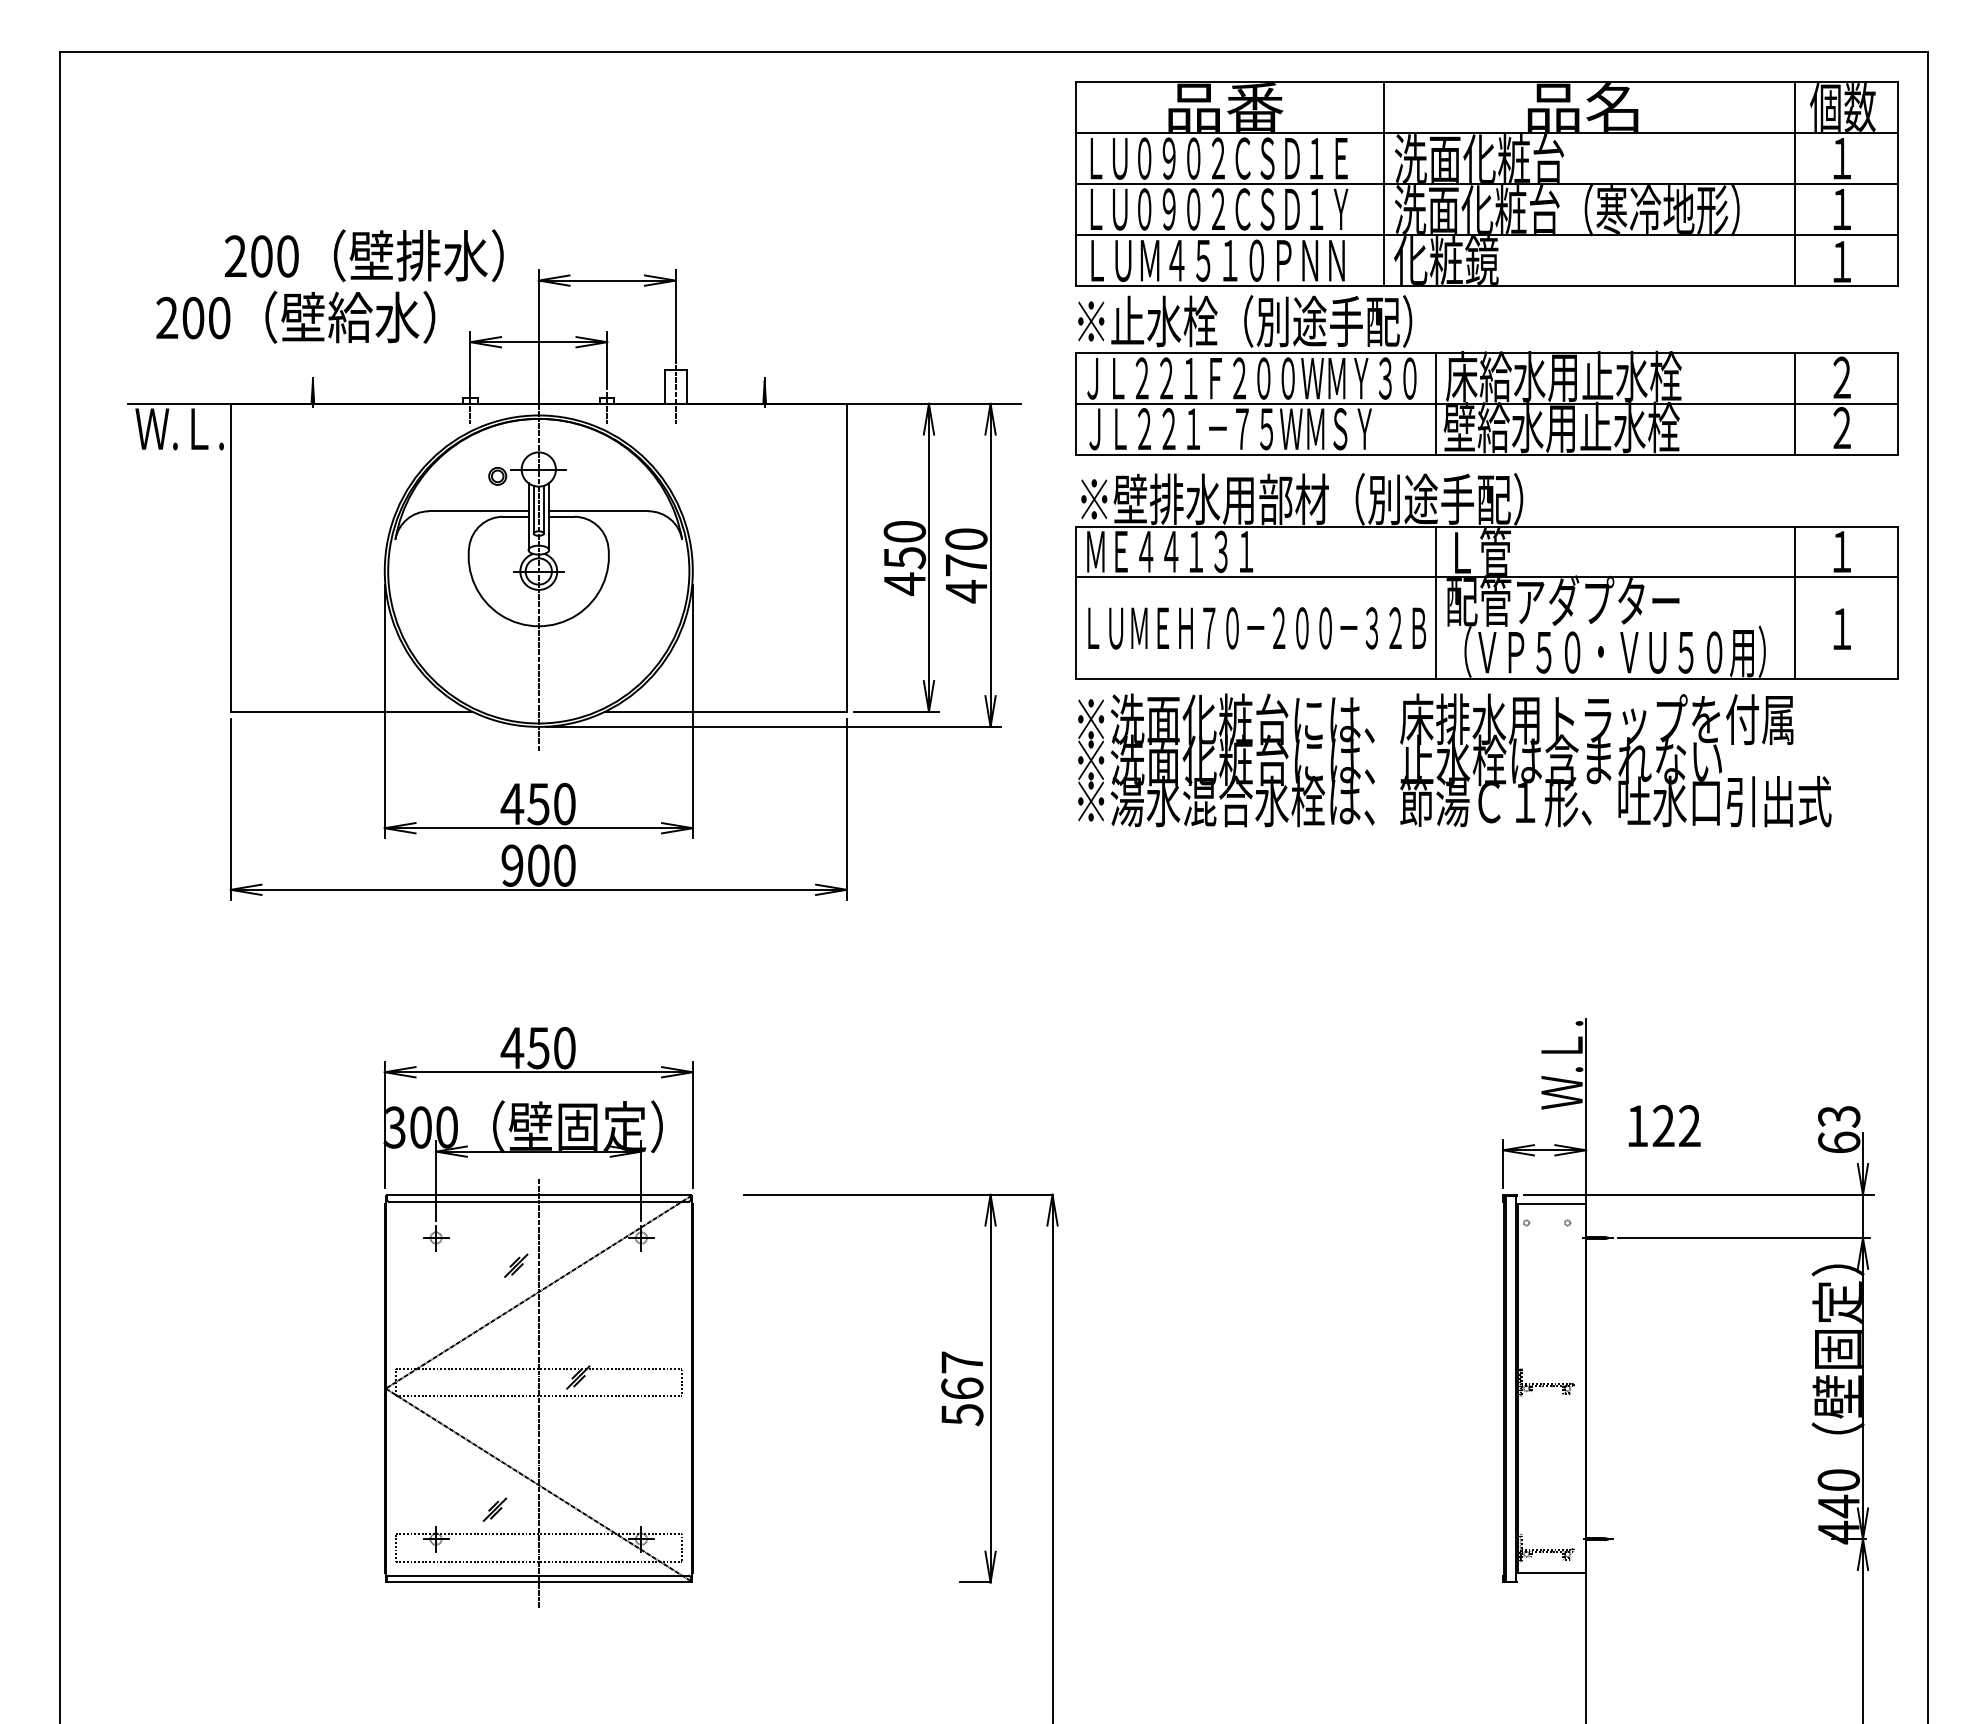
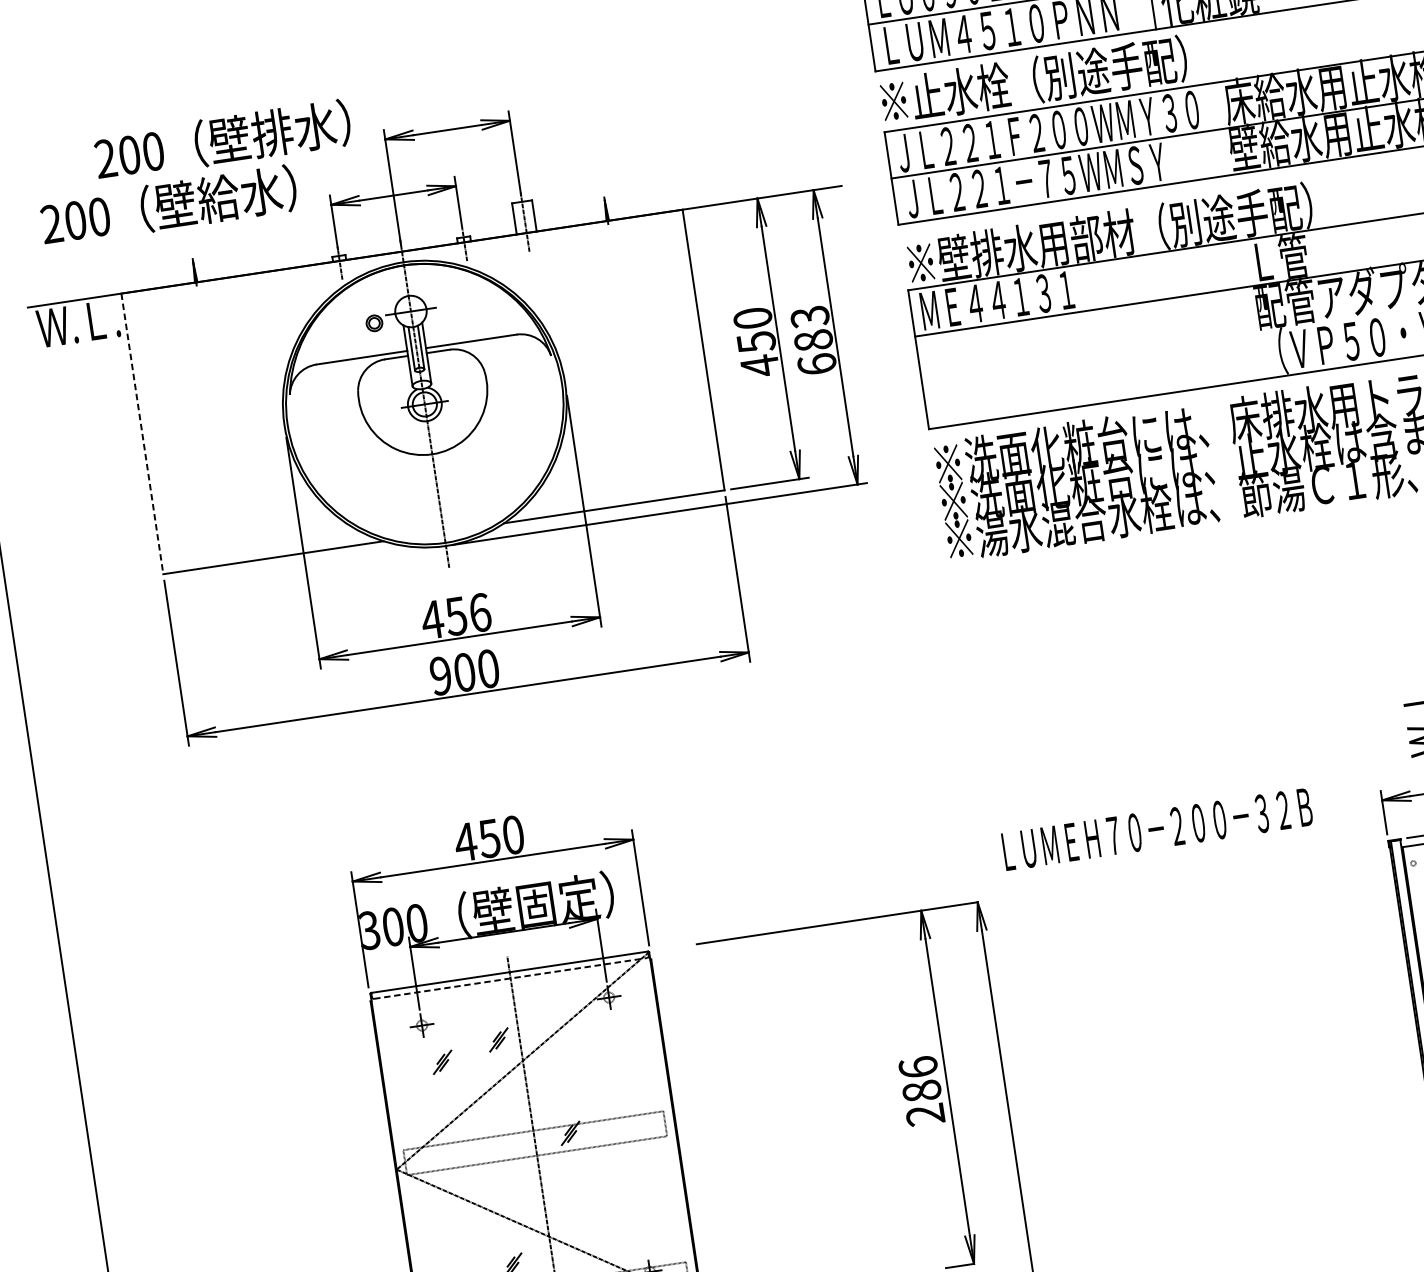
line: (1435, 403) -> (1218, 129), removed
line: (230, 558) -> (142, 434), solid -> dashed
text: (966, 565) -> (813, 340), 470 -> 683
line: (1435, 602) -> (1245, 310), removed
text: (1256, 628) -> (1156, 829), moved
text: (564, 803) -> (479, 612), 450 -> 456
line: (538, 1201) -> (510, 978), solid -> dashed
part: (452, 1280) -> (442, 1062), added
text: (962, 1388) -> (922, 1091), 567 -> 286

